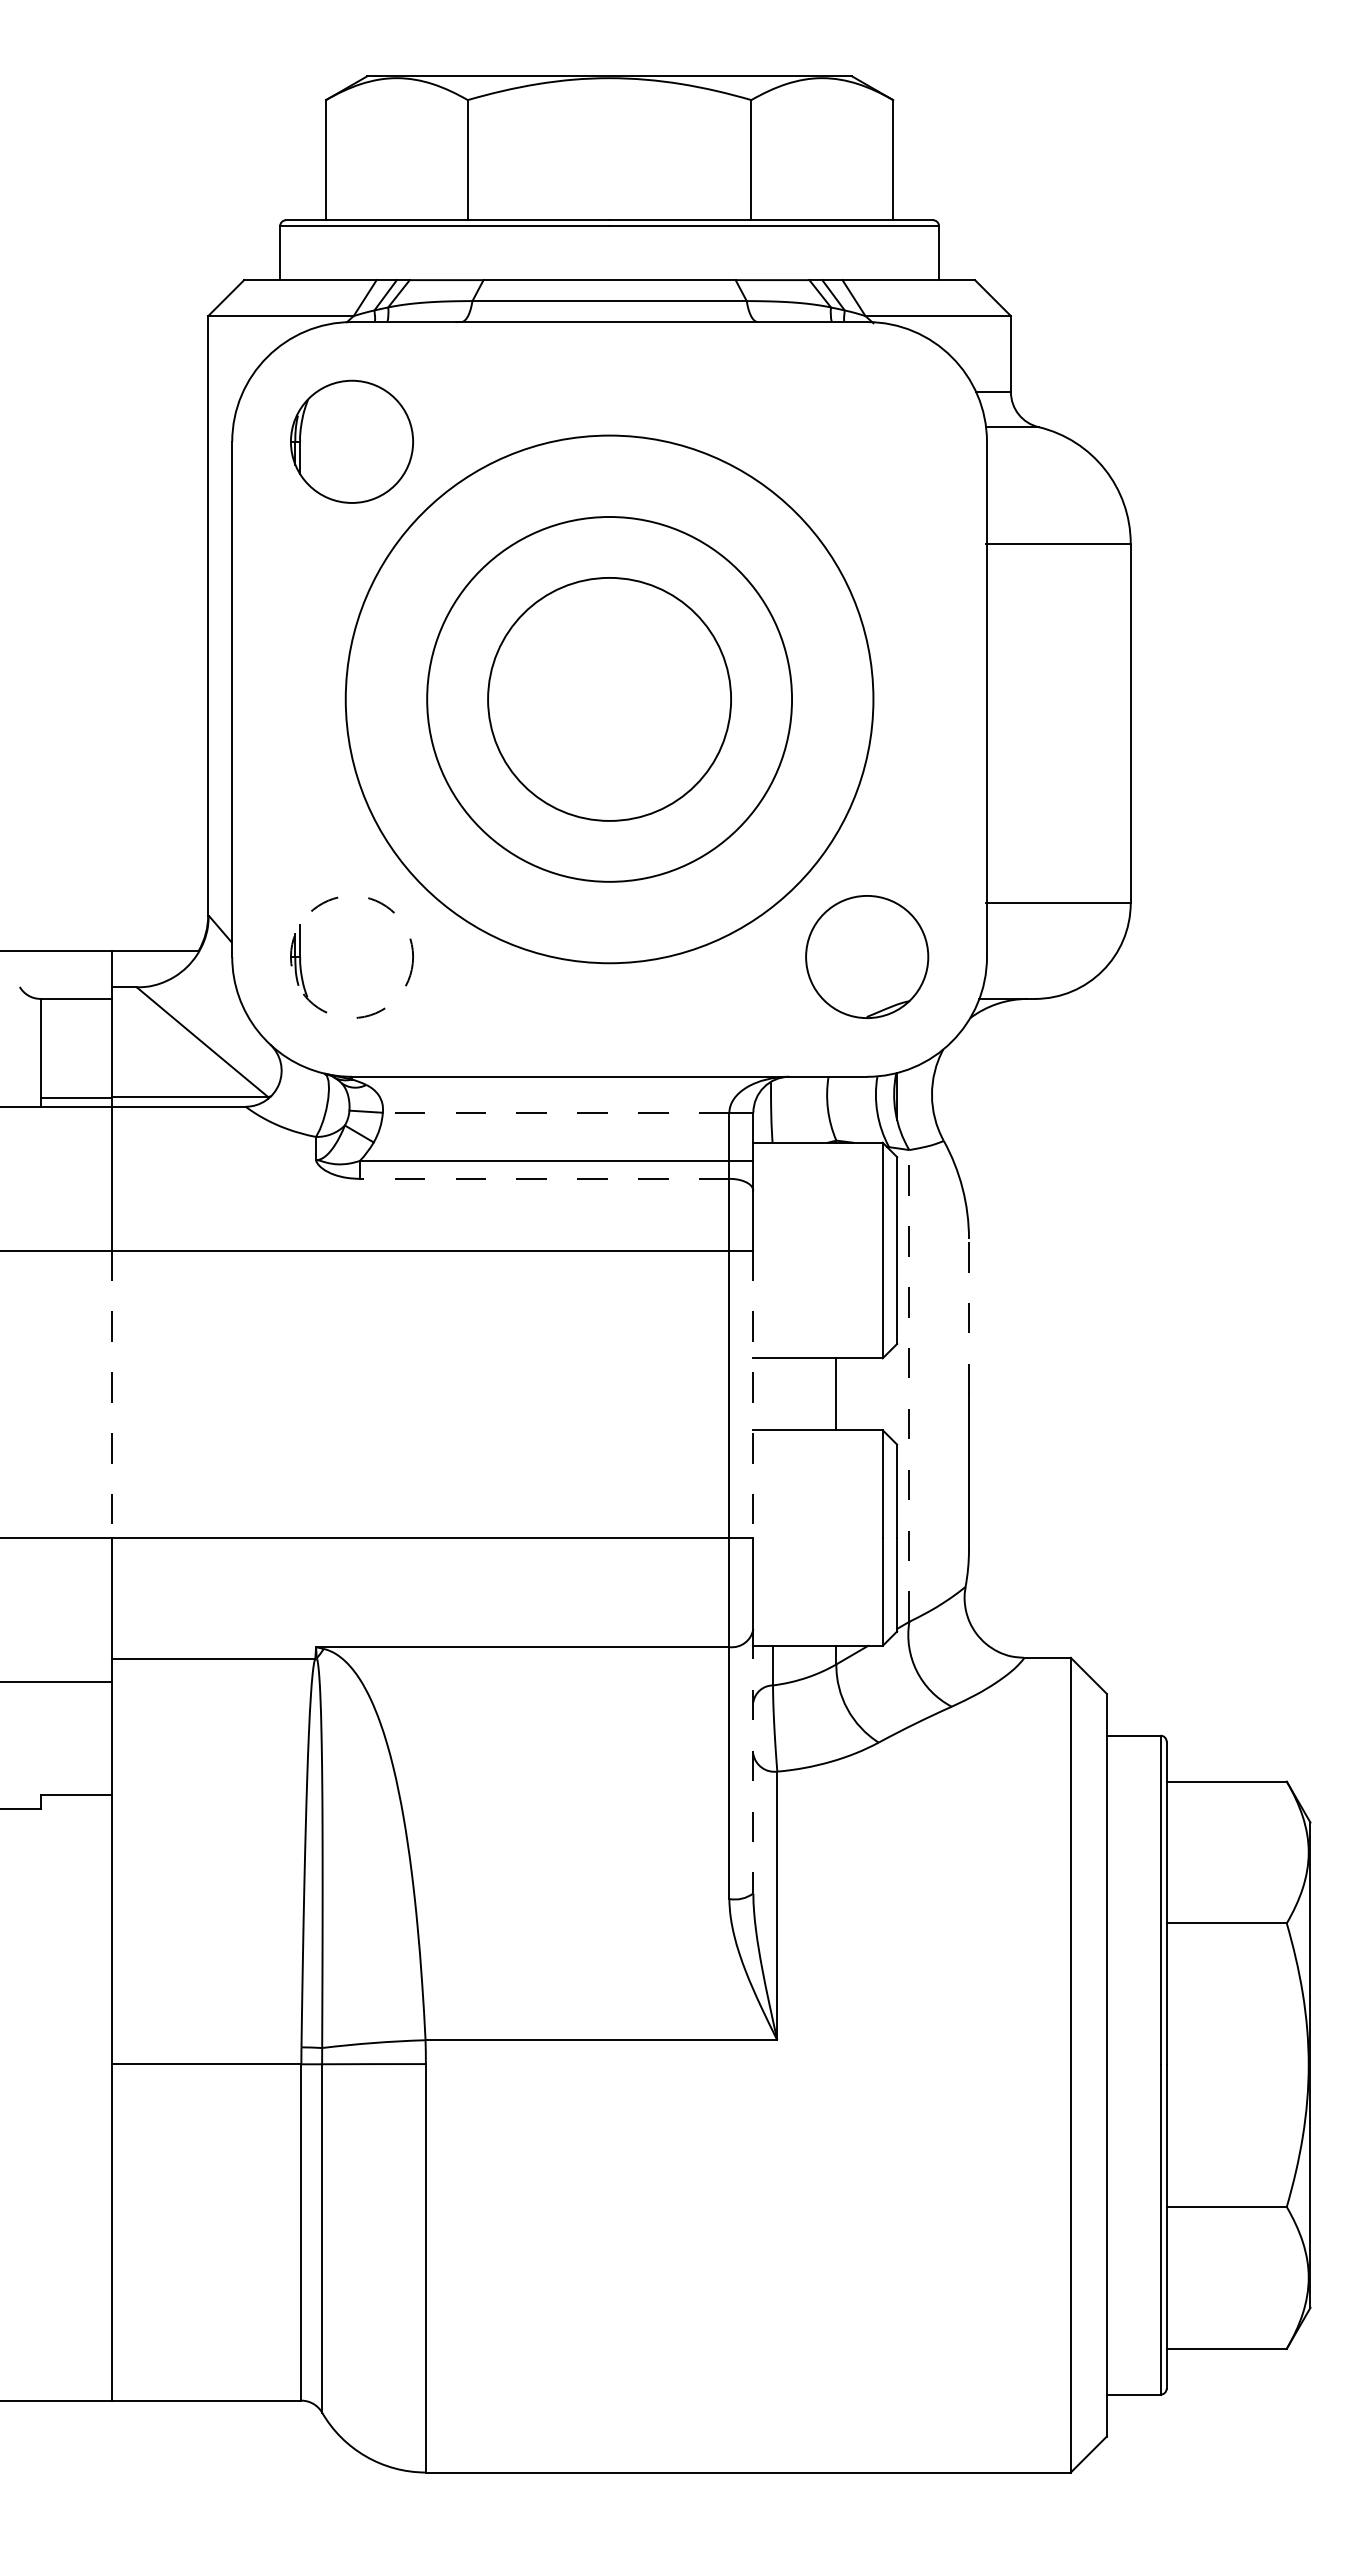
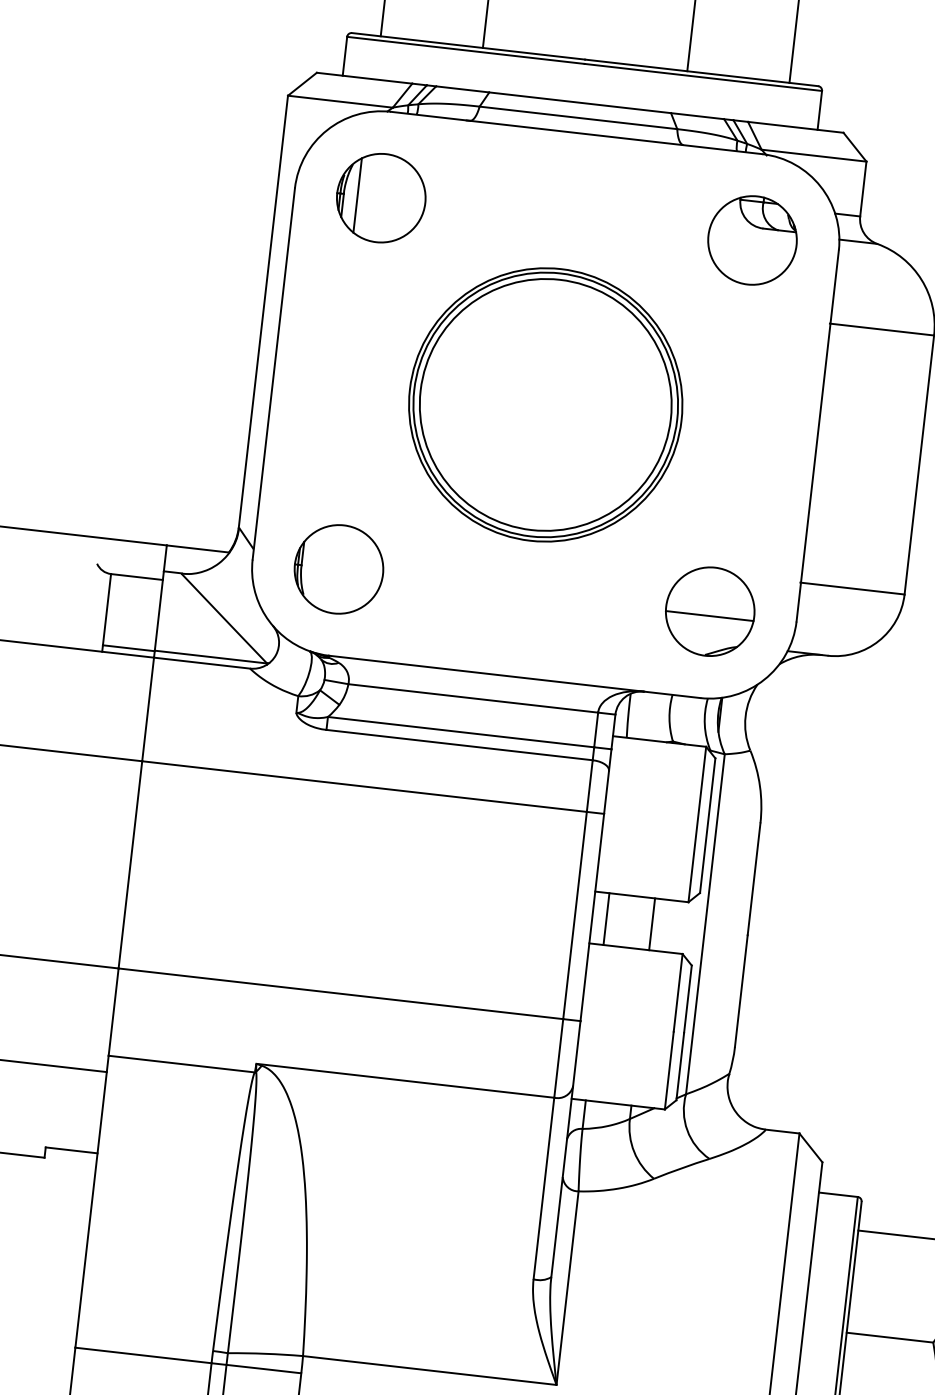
line: (319, 441) -> (357, 195), added
part: (867, 441) -> (752, 240), added
circle: (609, 698) -> (545, 404), size x0.71
circle: (609, 699) -> (545, 404), size x1.43
circle: (351, 956) -> (338, 569), dashed -> solid
line: (866, 963) -> (709, 616), added
line: (555, 1112) -> (472, 698), dashed -> solid
line: (544, 1178) -> (459, 744), dashed -> solid
line: (969, 1316) -> (754, 879), dashed -> solid
line: (909, 1385) -> (705, 923), dashed -> solid
line: (112, 1394) -> (130, 865), dashed -> solid
line: (753, 1394) -> (592, 917), dashed -> solid
line: (773, 1394) -> (606, 919), added
line: (753, 1761) -> (562, 1182), dashed -> solid

